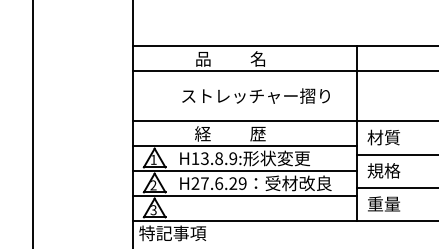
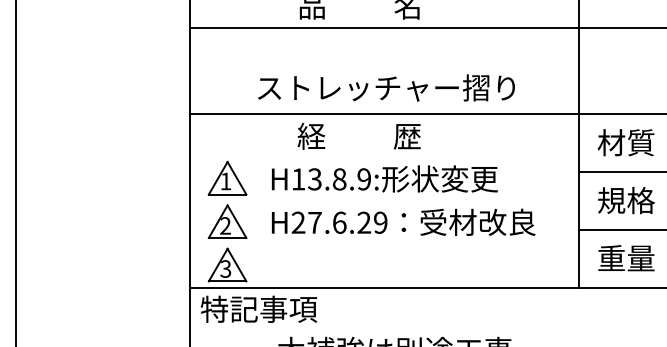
text: (255, 95) -> (385, 86), moved
line: (244, 146) -> (383, 158), removed
line: (244, 171) -> (383, 201), removed
line: (244, 196) -> (383, 245), removed

